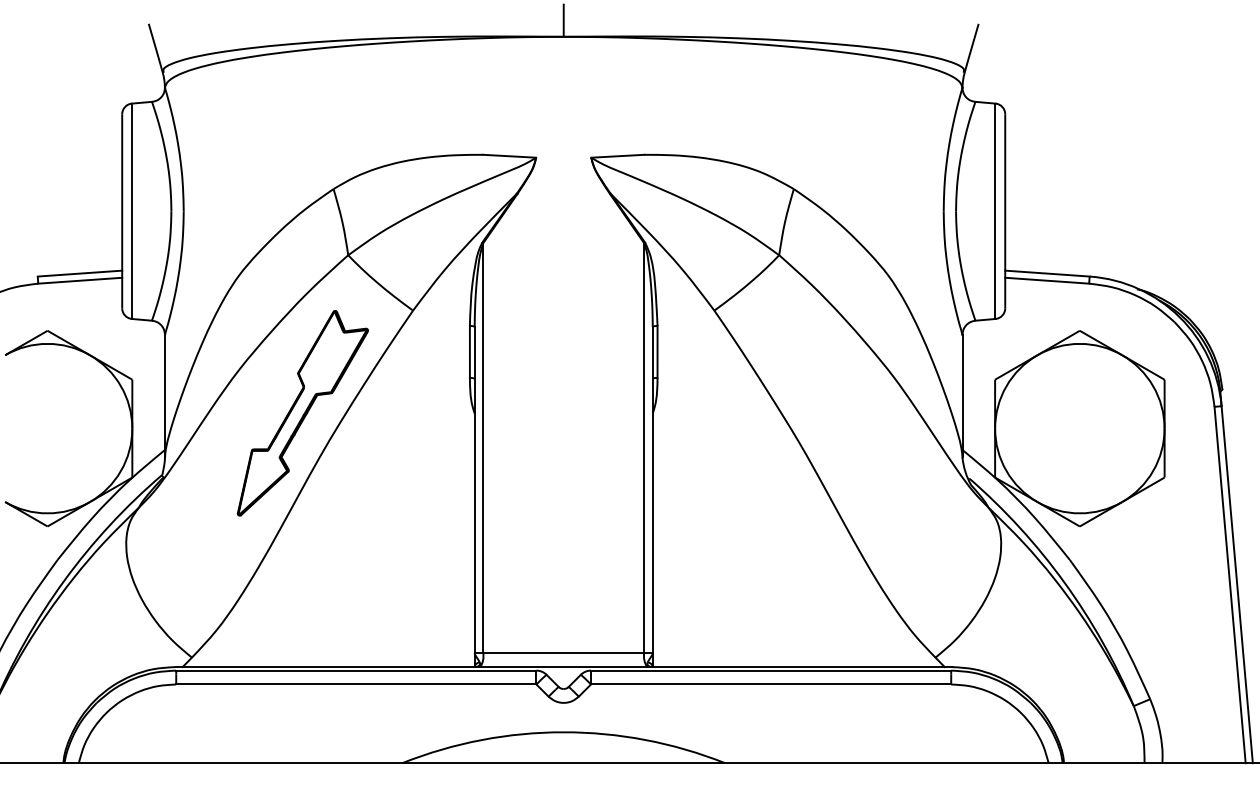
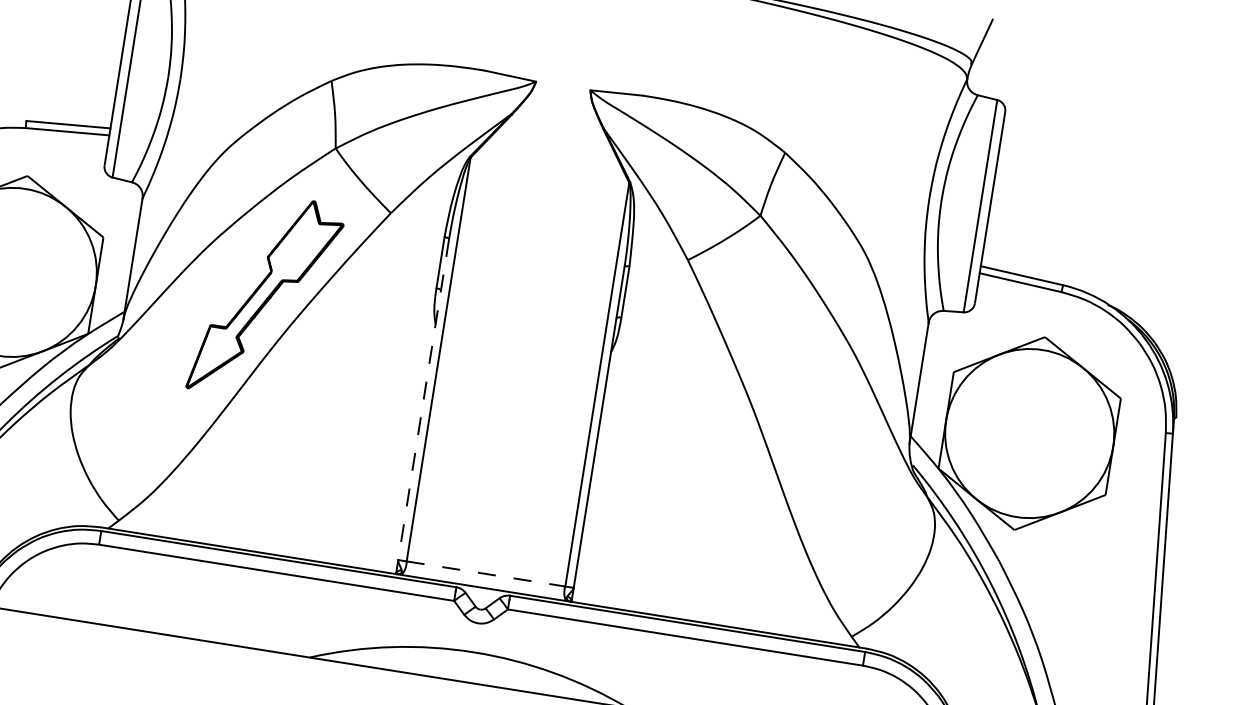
line: (474, 489) -> (423, 399), solid -> dashed
line: (564, 652) -> (486, 573), solid -> dashed

